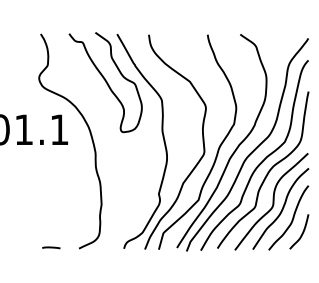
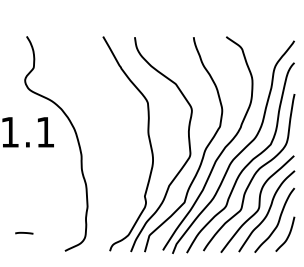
curve: (105, 82) -> (91, 84), removed
line: (51, 247) -> (24, 232), moved

